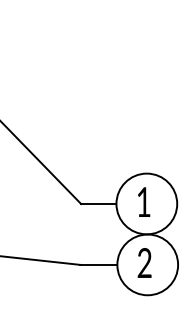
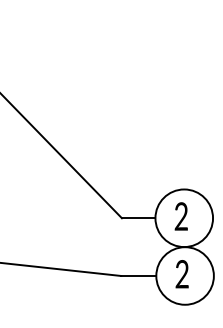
text: (142, 202) -> (180, 216), 1 -> 2

